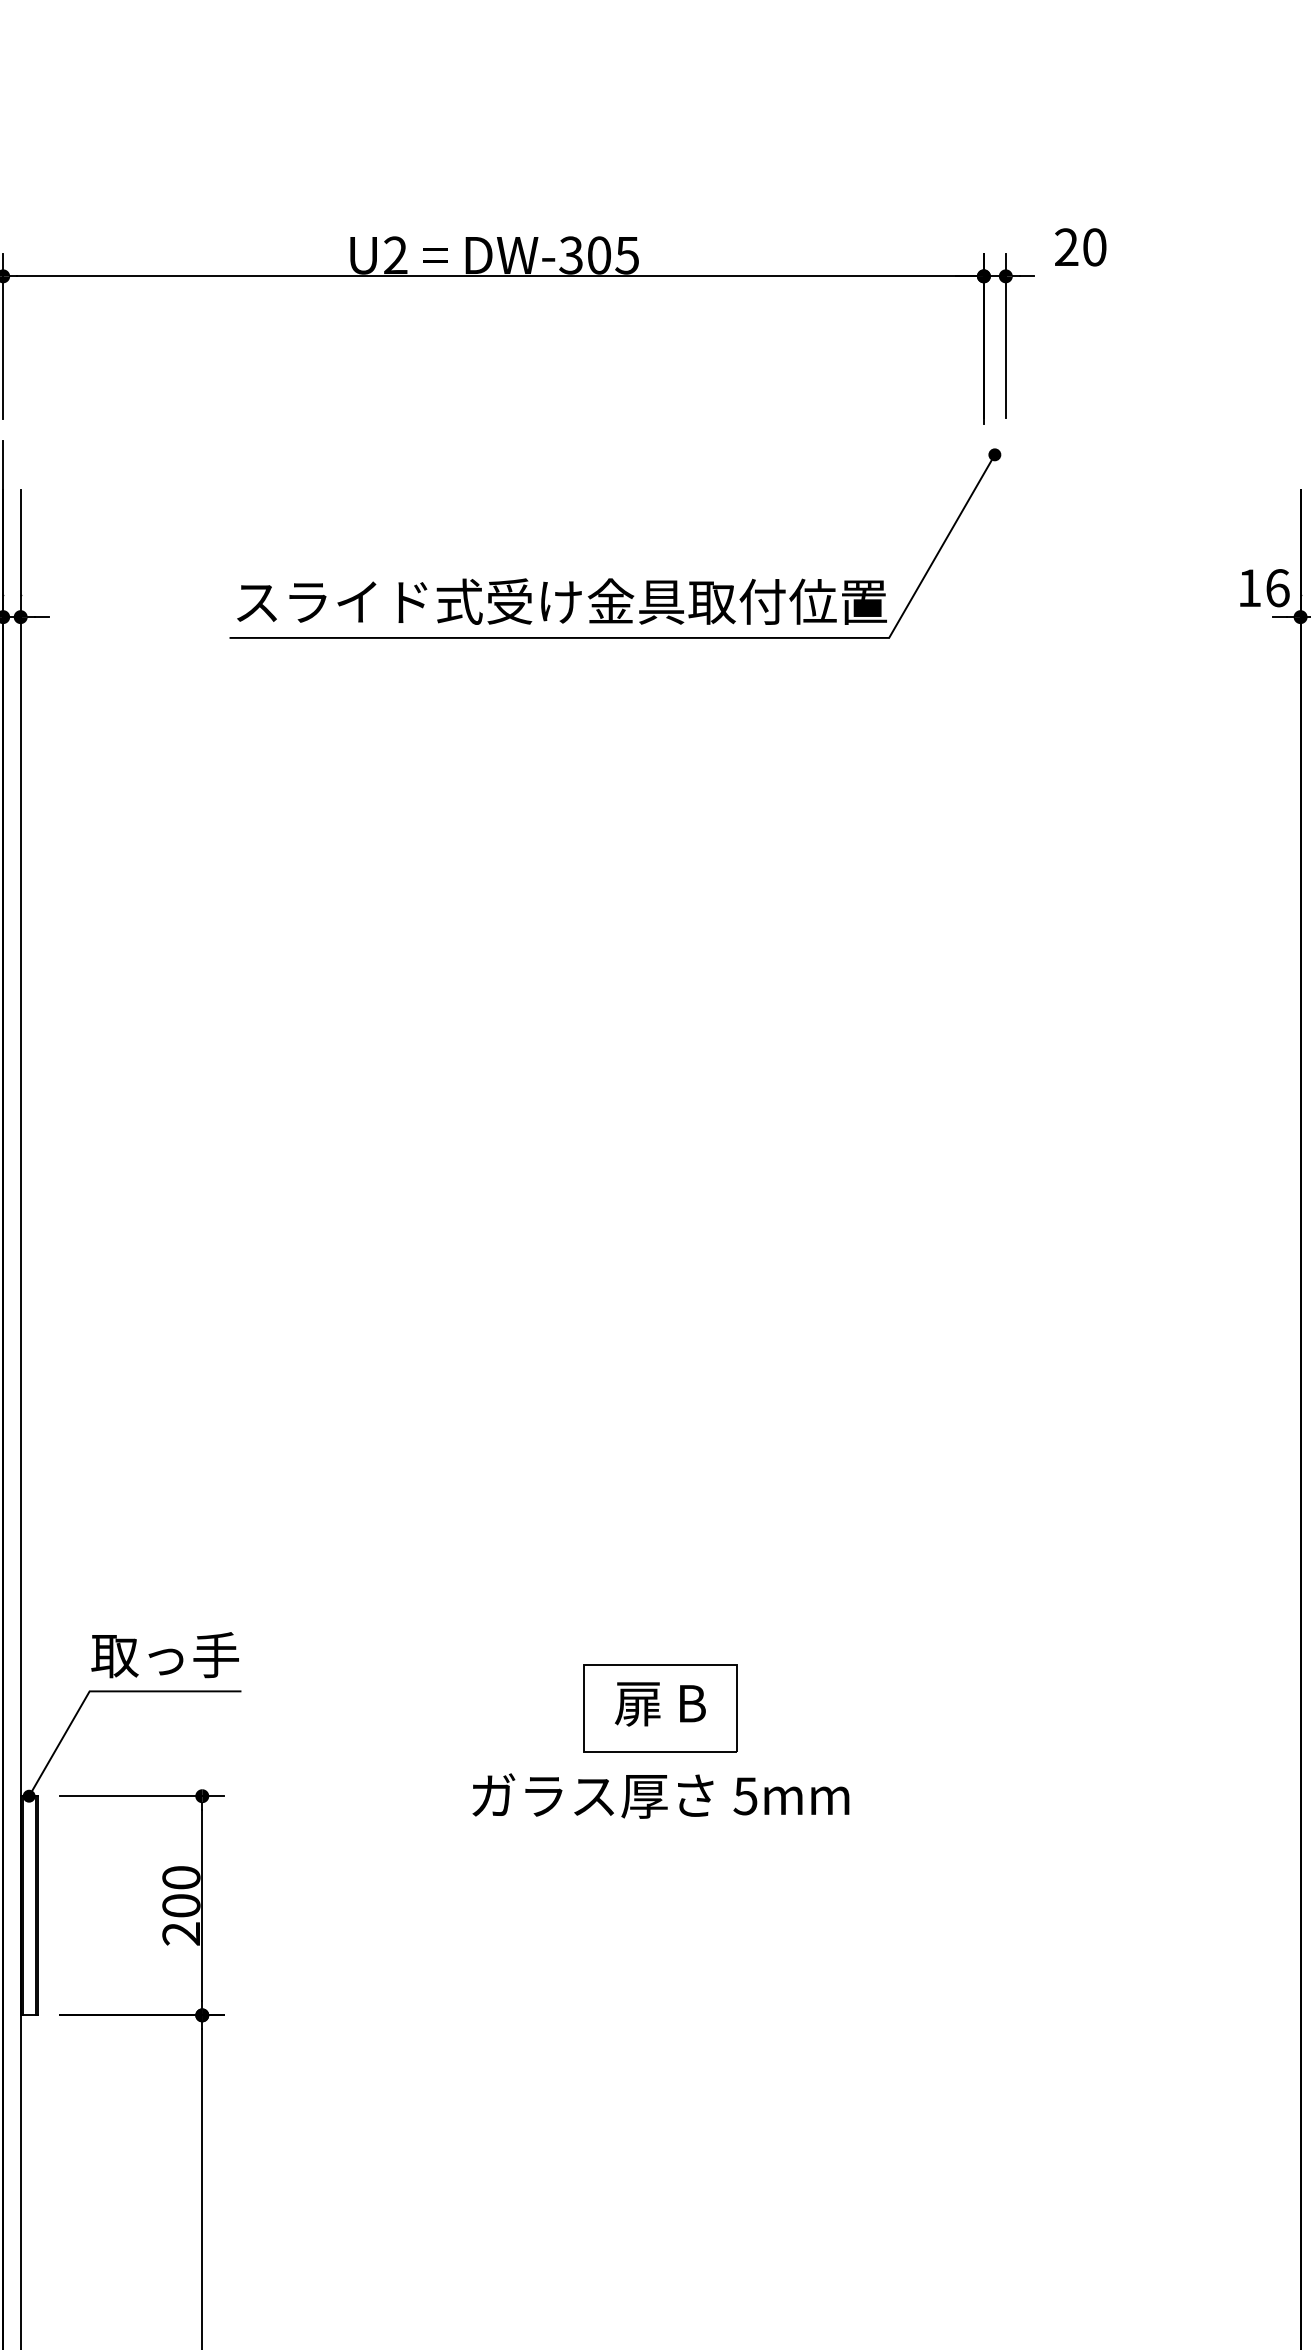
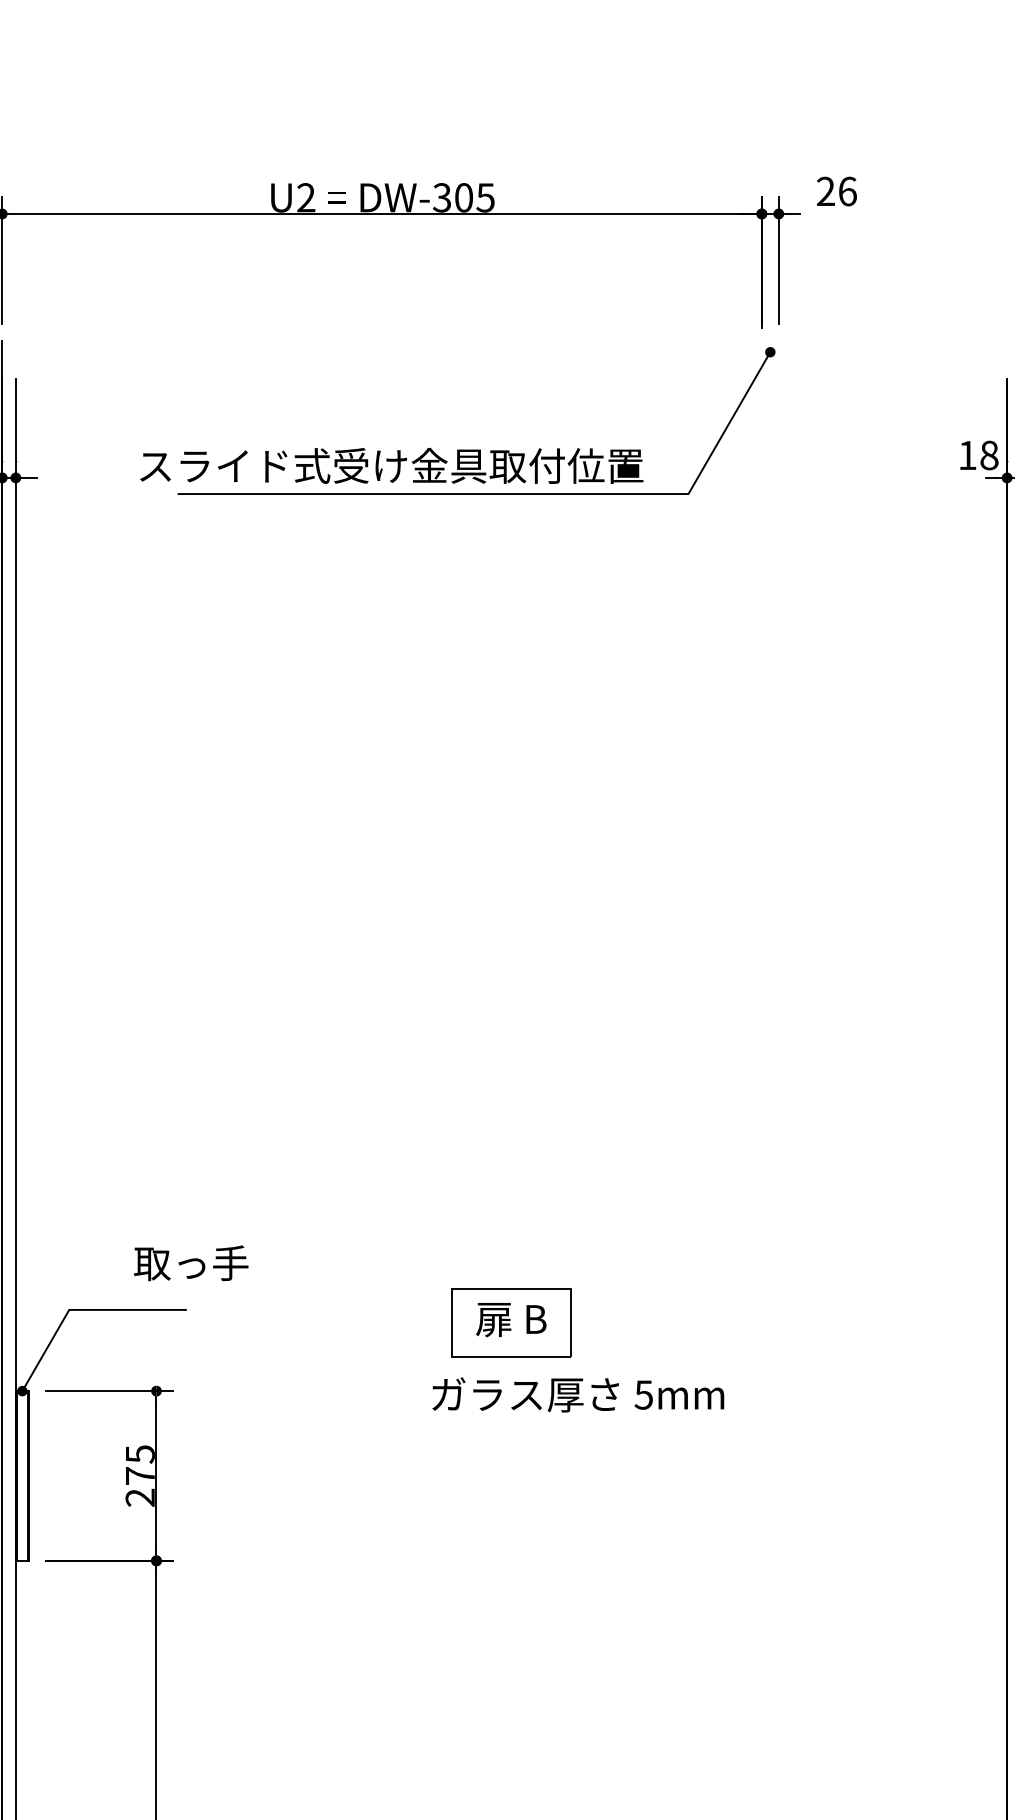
text: (1094, 247) -> (847, 191), 20 -> 26
text: (1277, 588) -> (989, 455), 16 -> 18
text: (561, 601) -> (391, 465), moved
text: (164, 1655) -> (190, 1263), moved
text: (660, 1795) -> (577, 1394), moved
text: (181, 1891) -> (140, 1464), 200 -> 275

